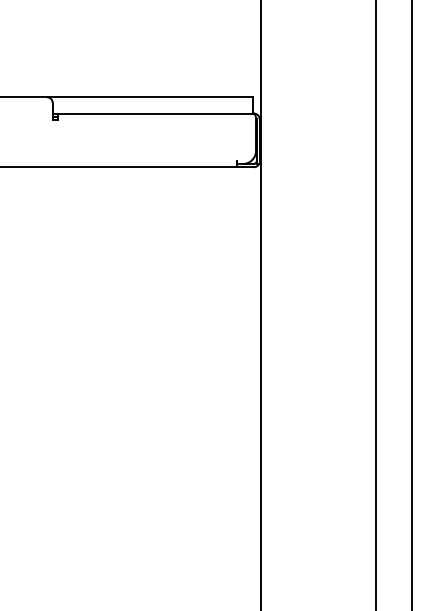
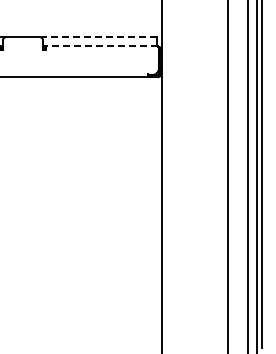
line: (149, 97) -> (98, 37), solid -> dashed
line: (155, 113) -> (101, 46), solid -> dashed

